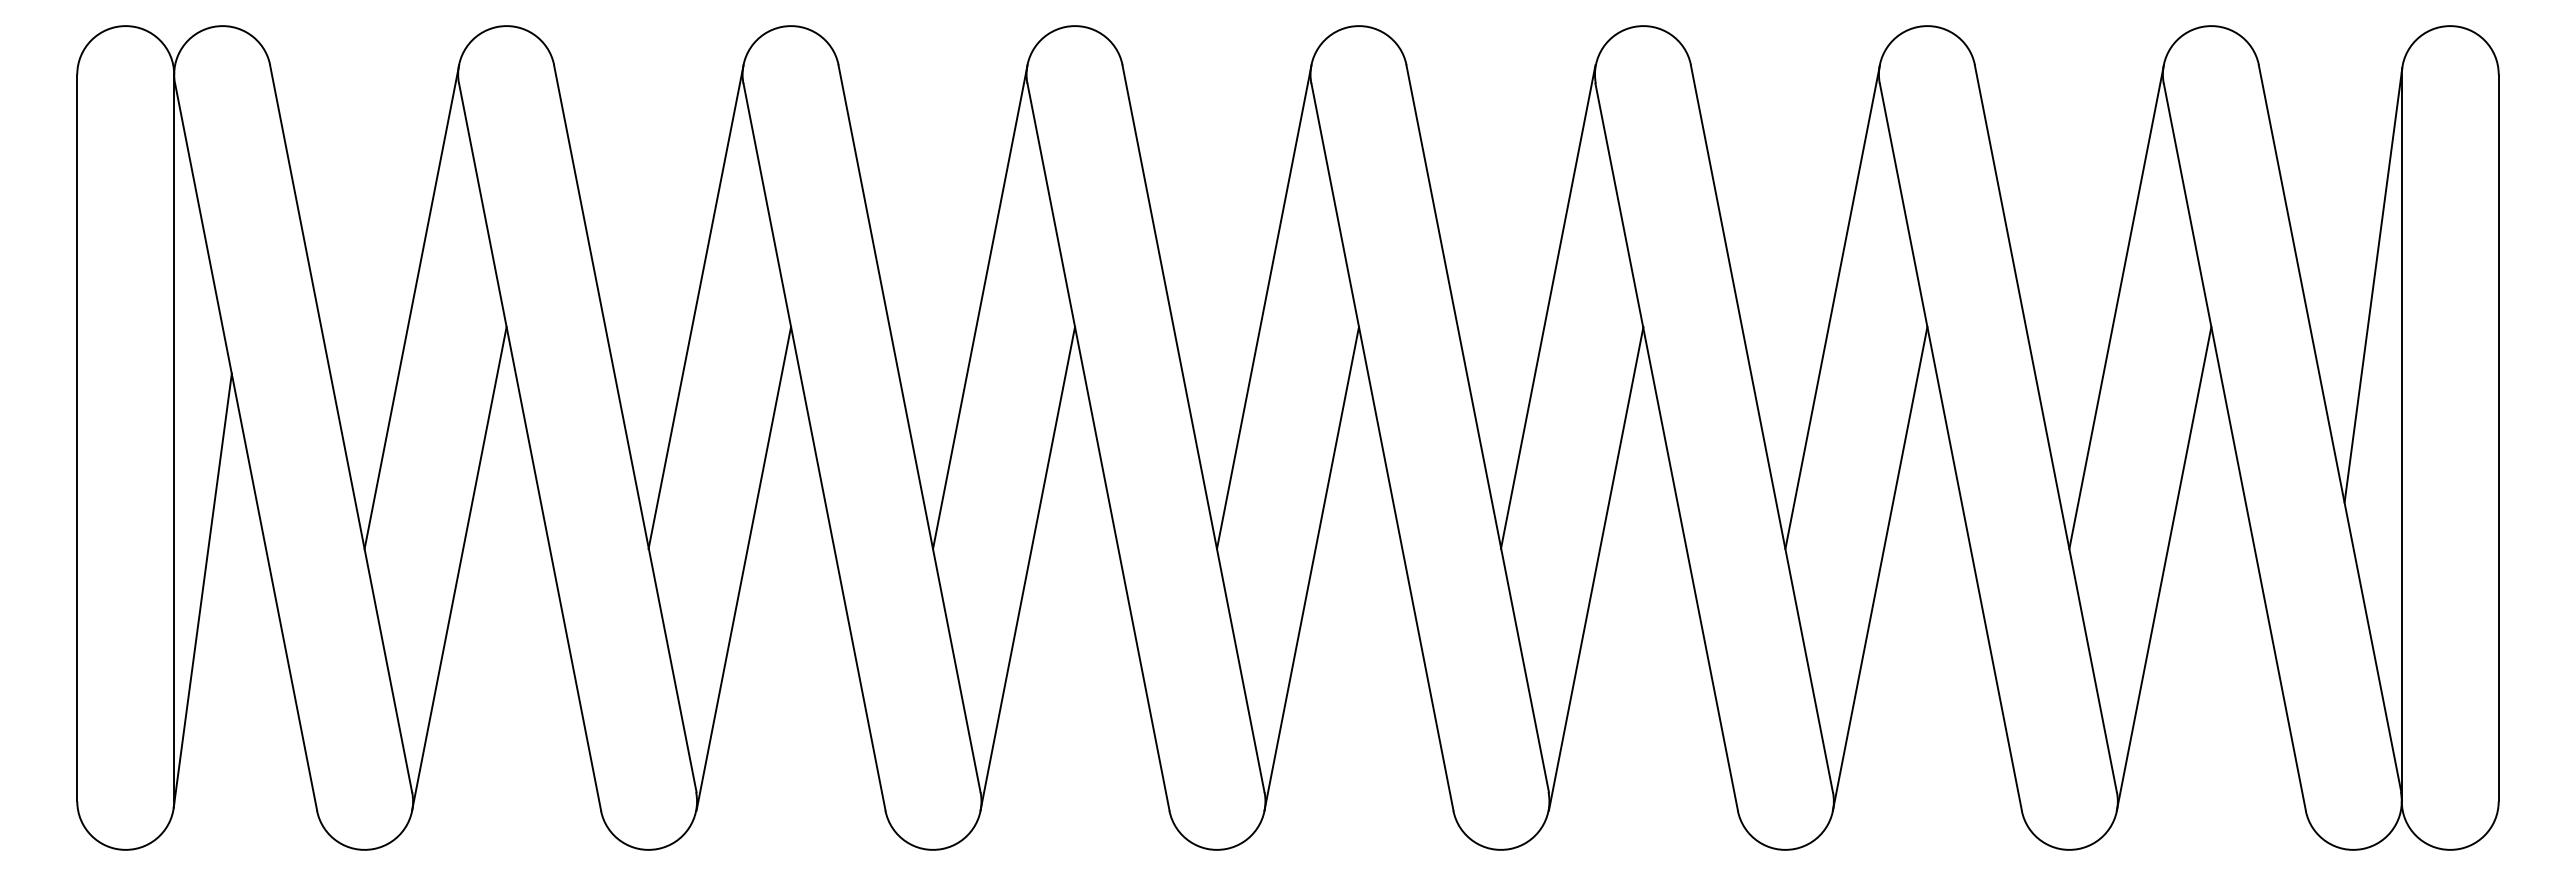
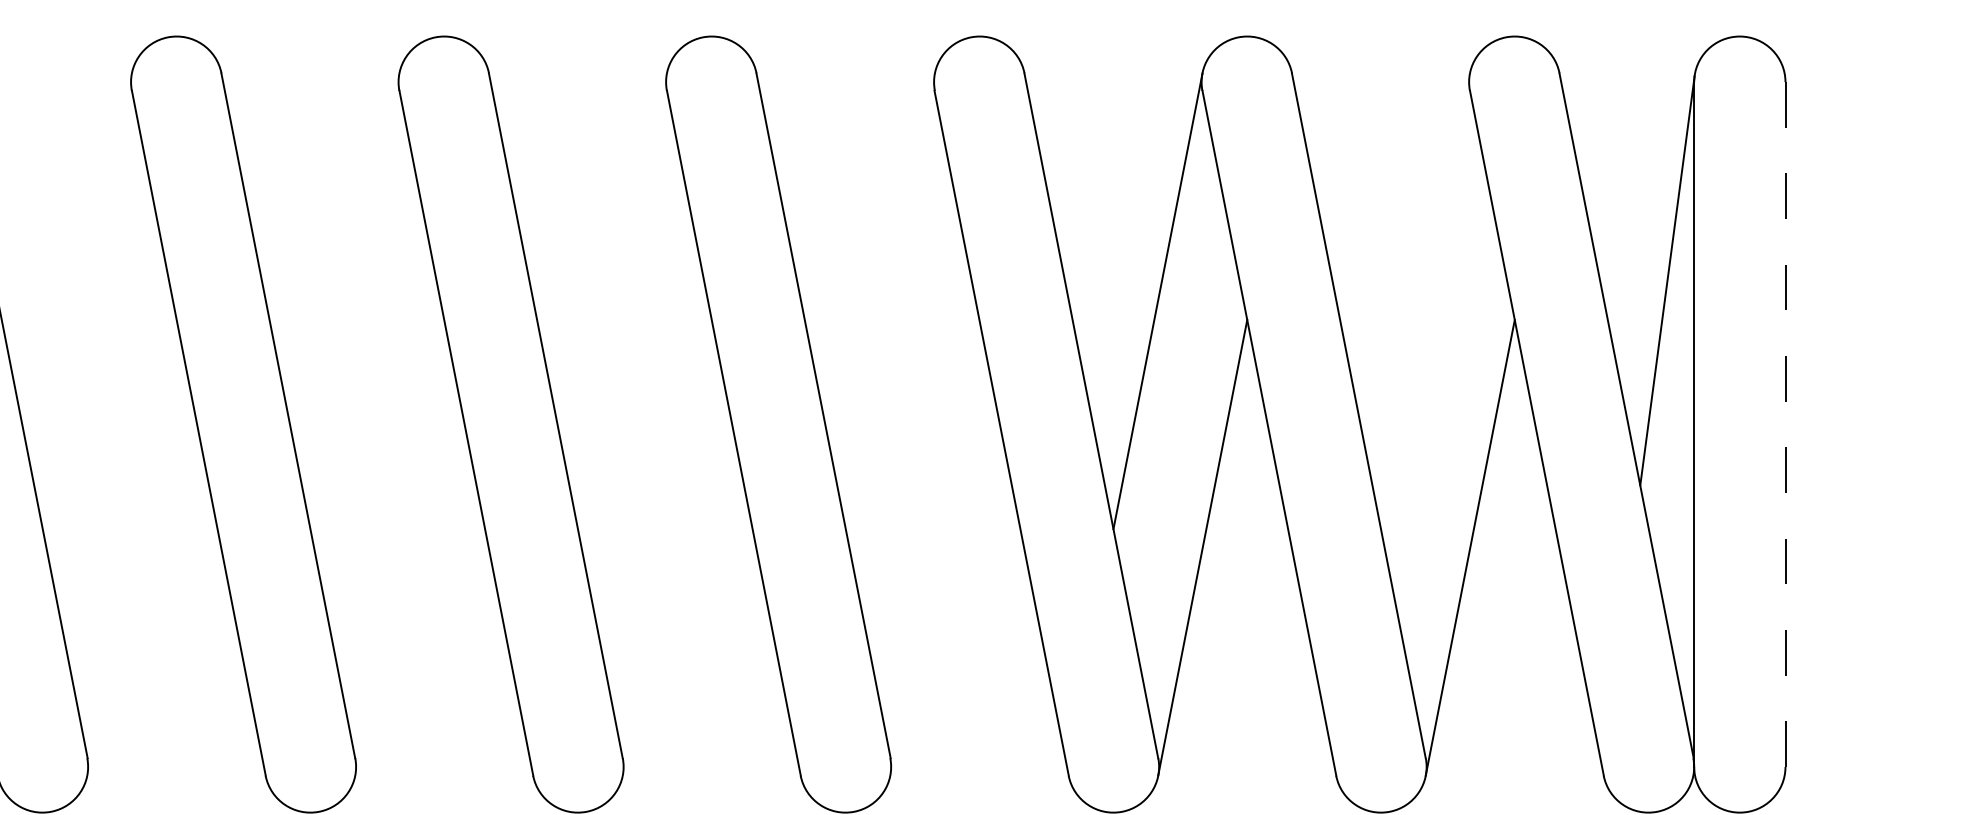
line: (695, 306) -> (86, 300), removed
line: (980, 306) -> (355, 300), removed
line: (1264, 306) -> (622, 300), removed
line: (1547, 306) -> (889, 300), removed
line: (2116, 306) -> (1425, 300), removed
line: (2498, 438) -> (1785, 425), solid -> dashed
line: (743, 568) -> (131, 547), removed
line: (1027, 568) -> (399, 547), removed
line: (1311, 568) -> (667, 547), removed
line: (1595, 568) -> (934, 547), removed

